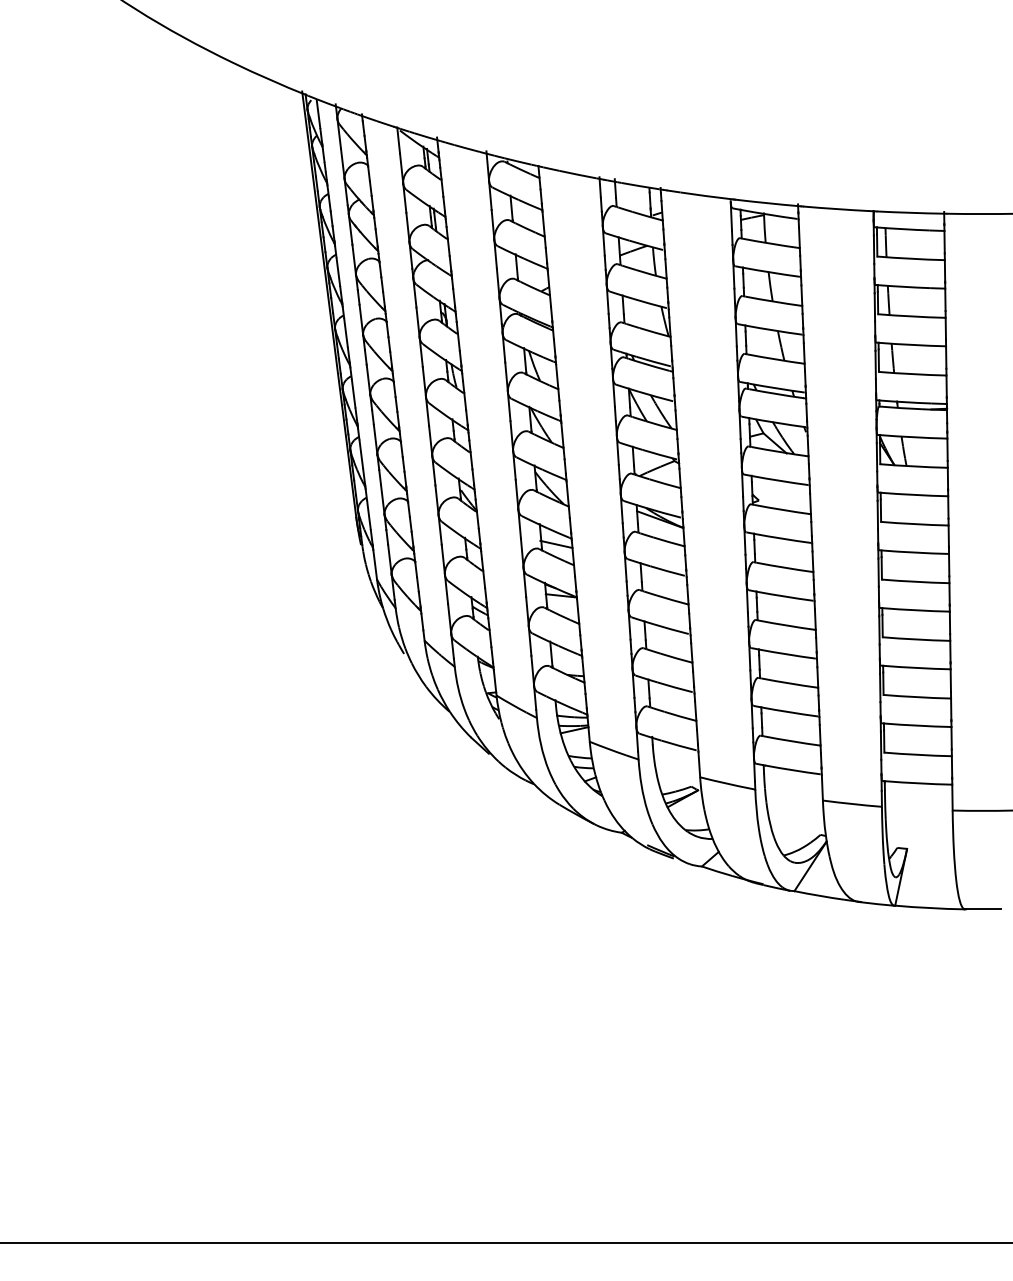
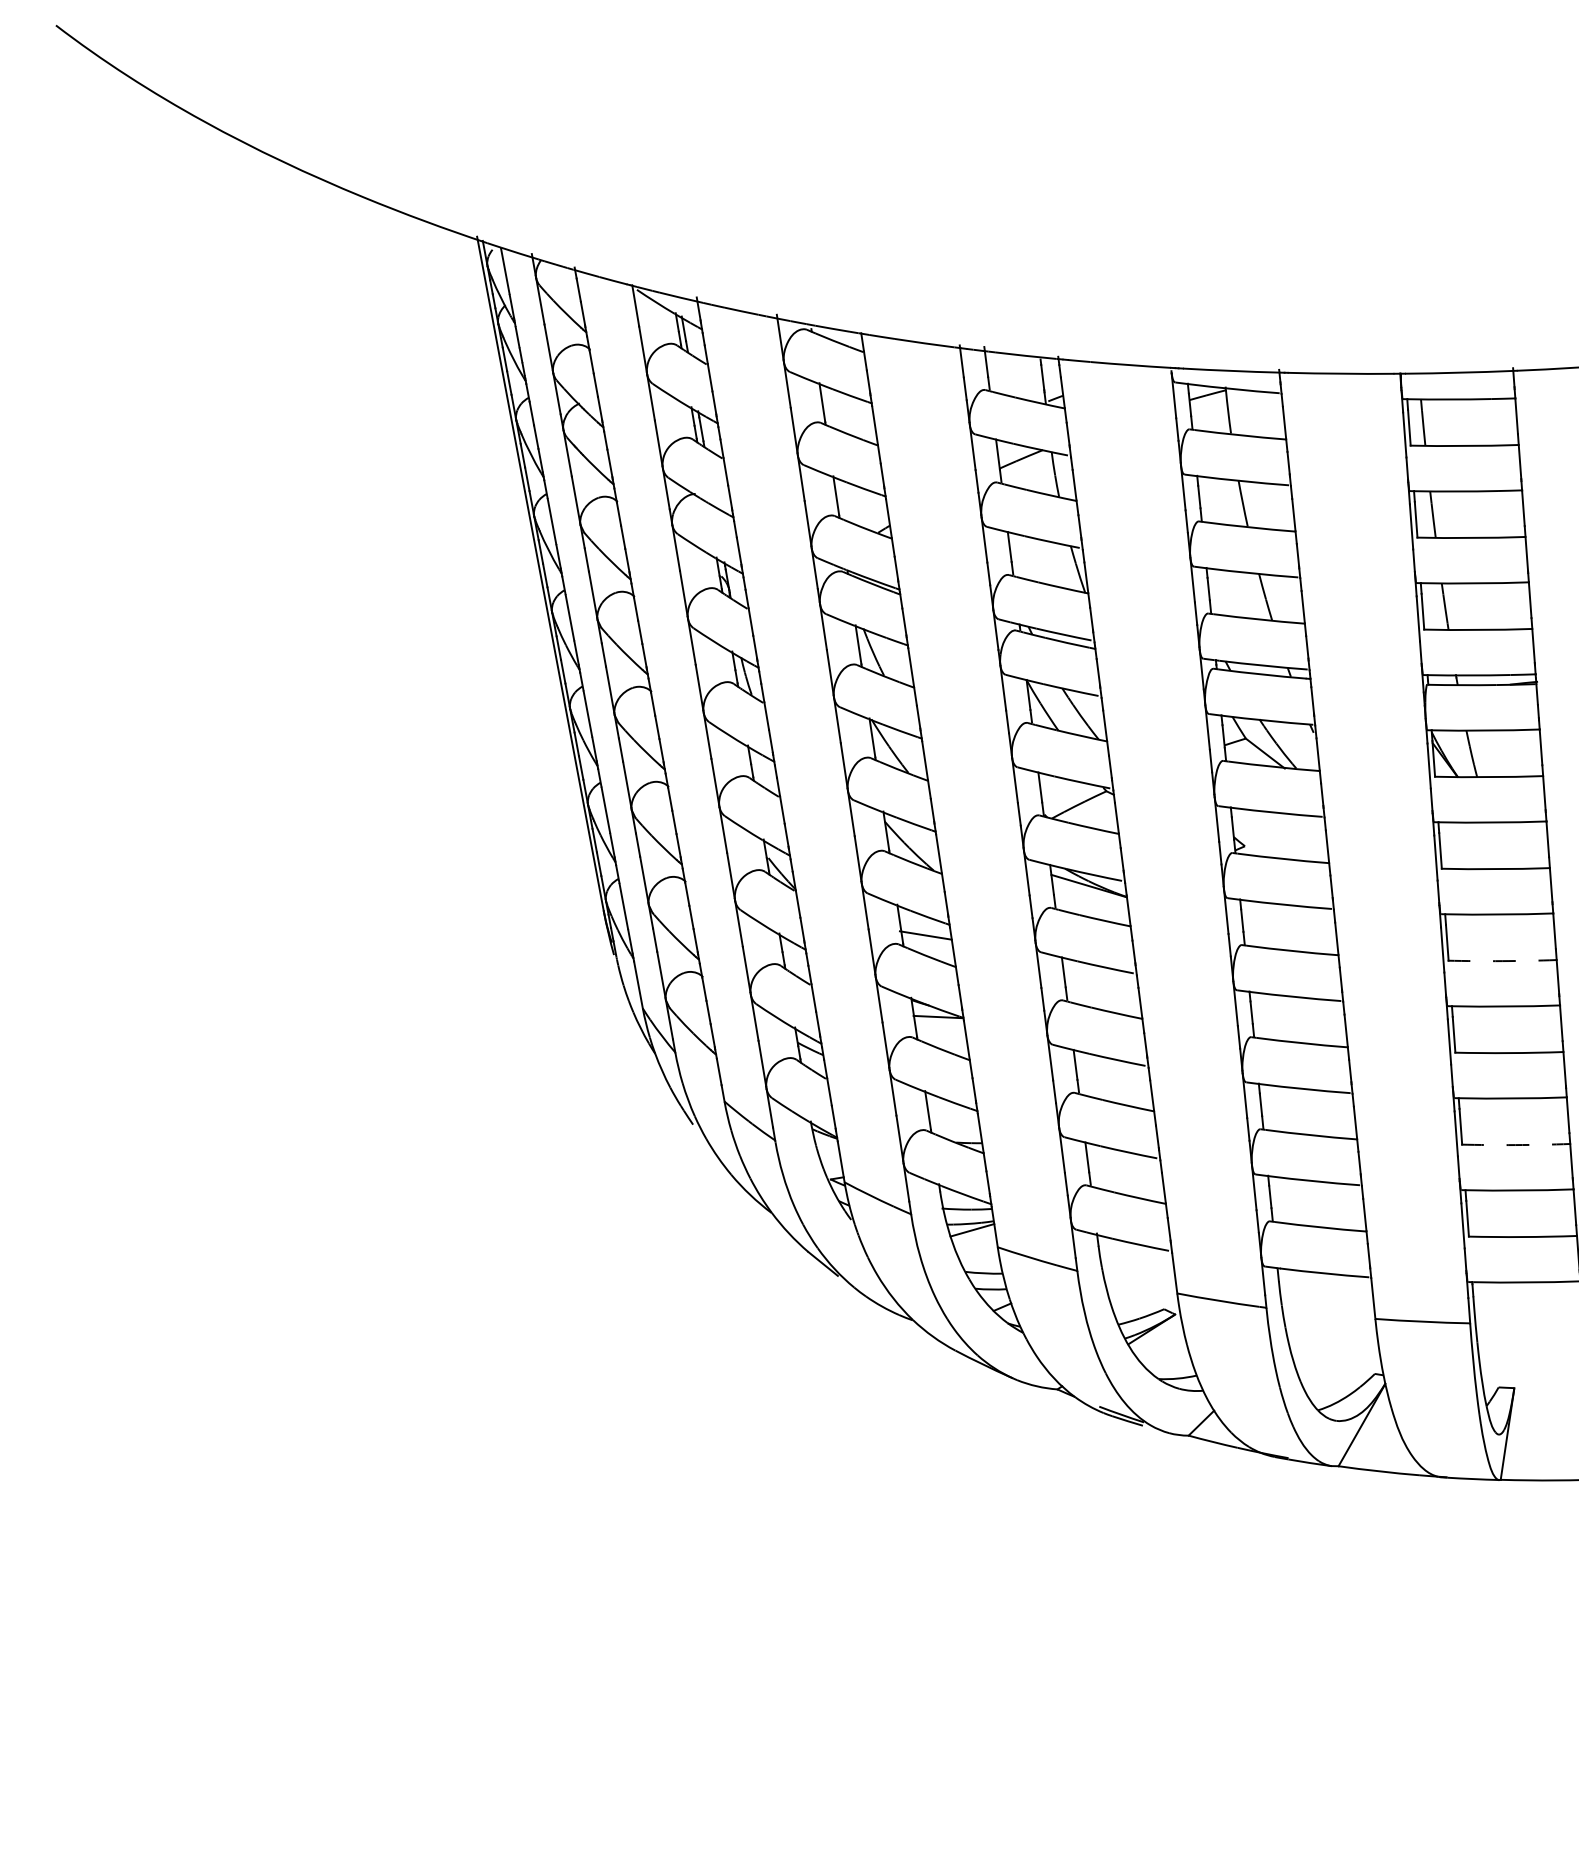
arc: (915, 581) -> (1502, 960), solid -> dashed
arc: (916, 697) -> (1514, 1145), solid -> dashed

